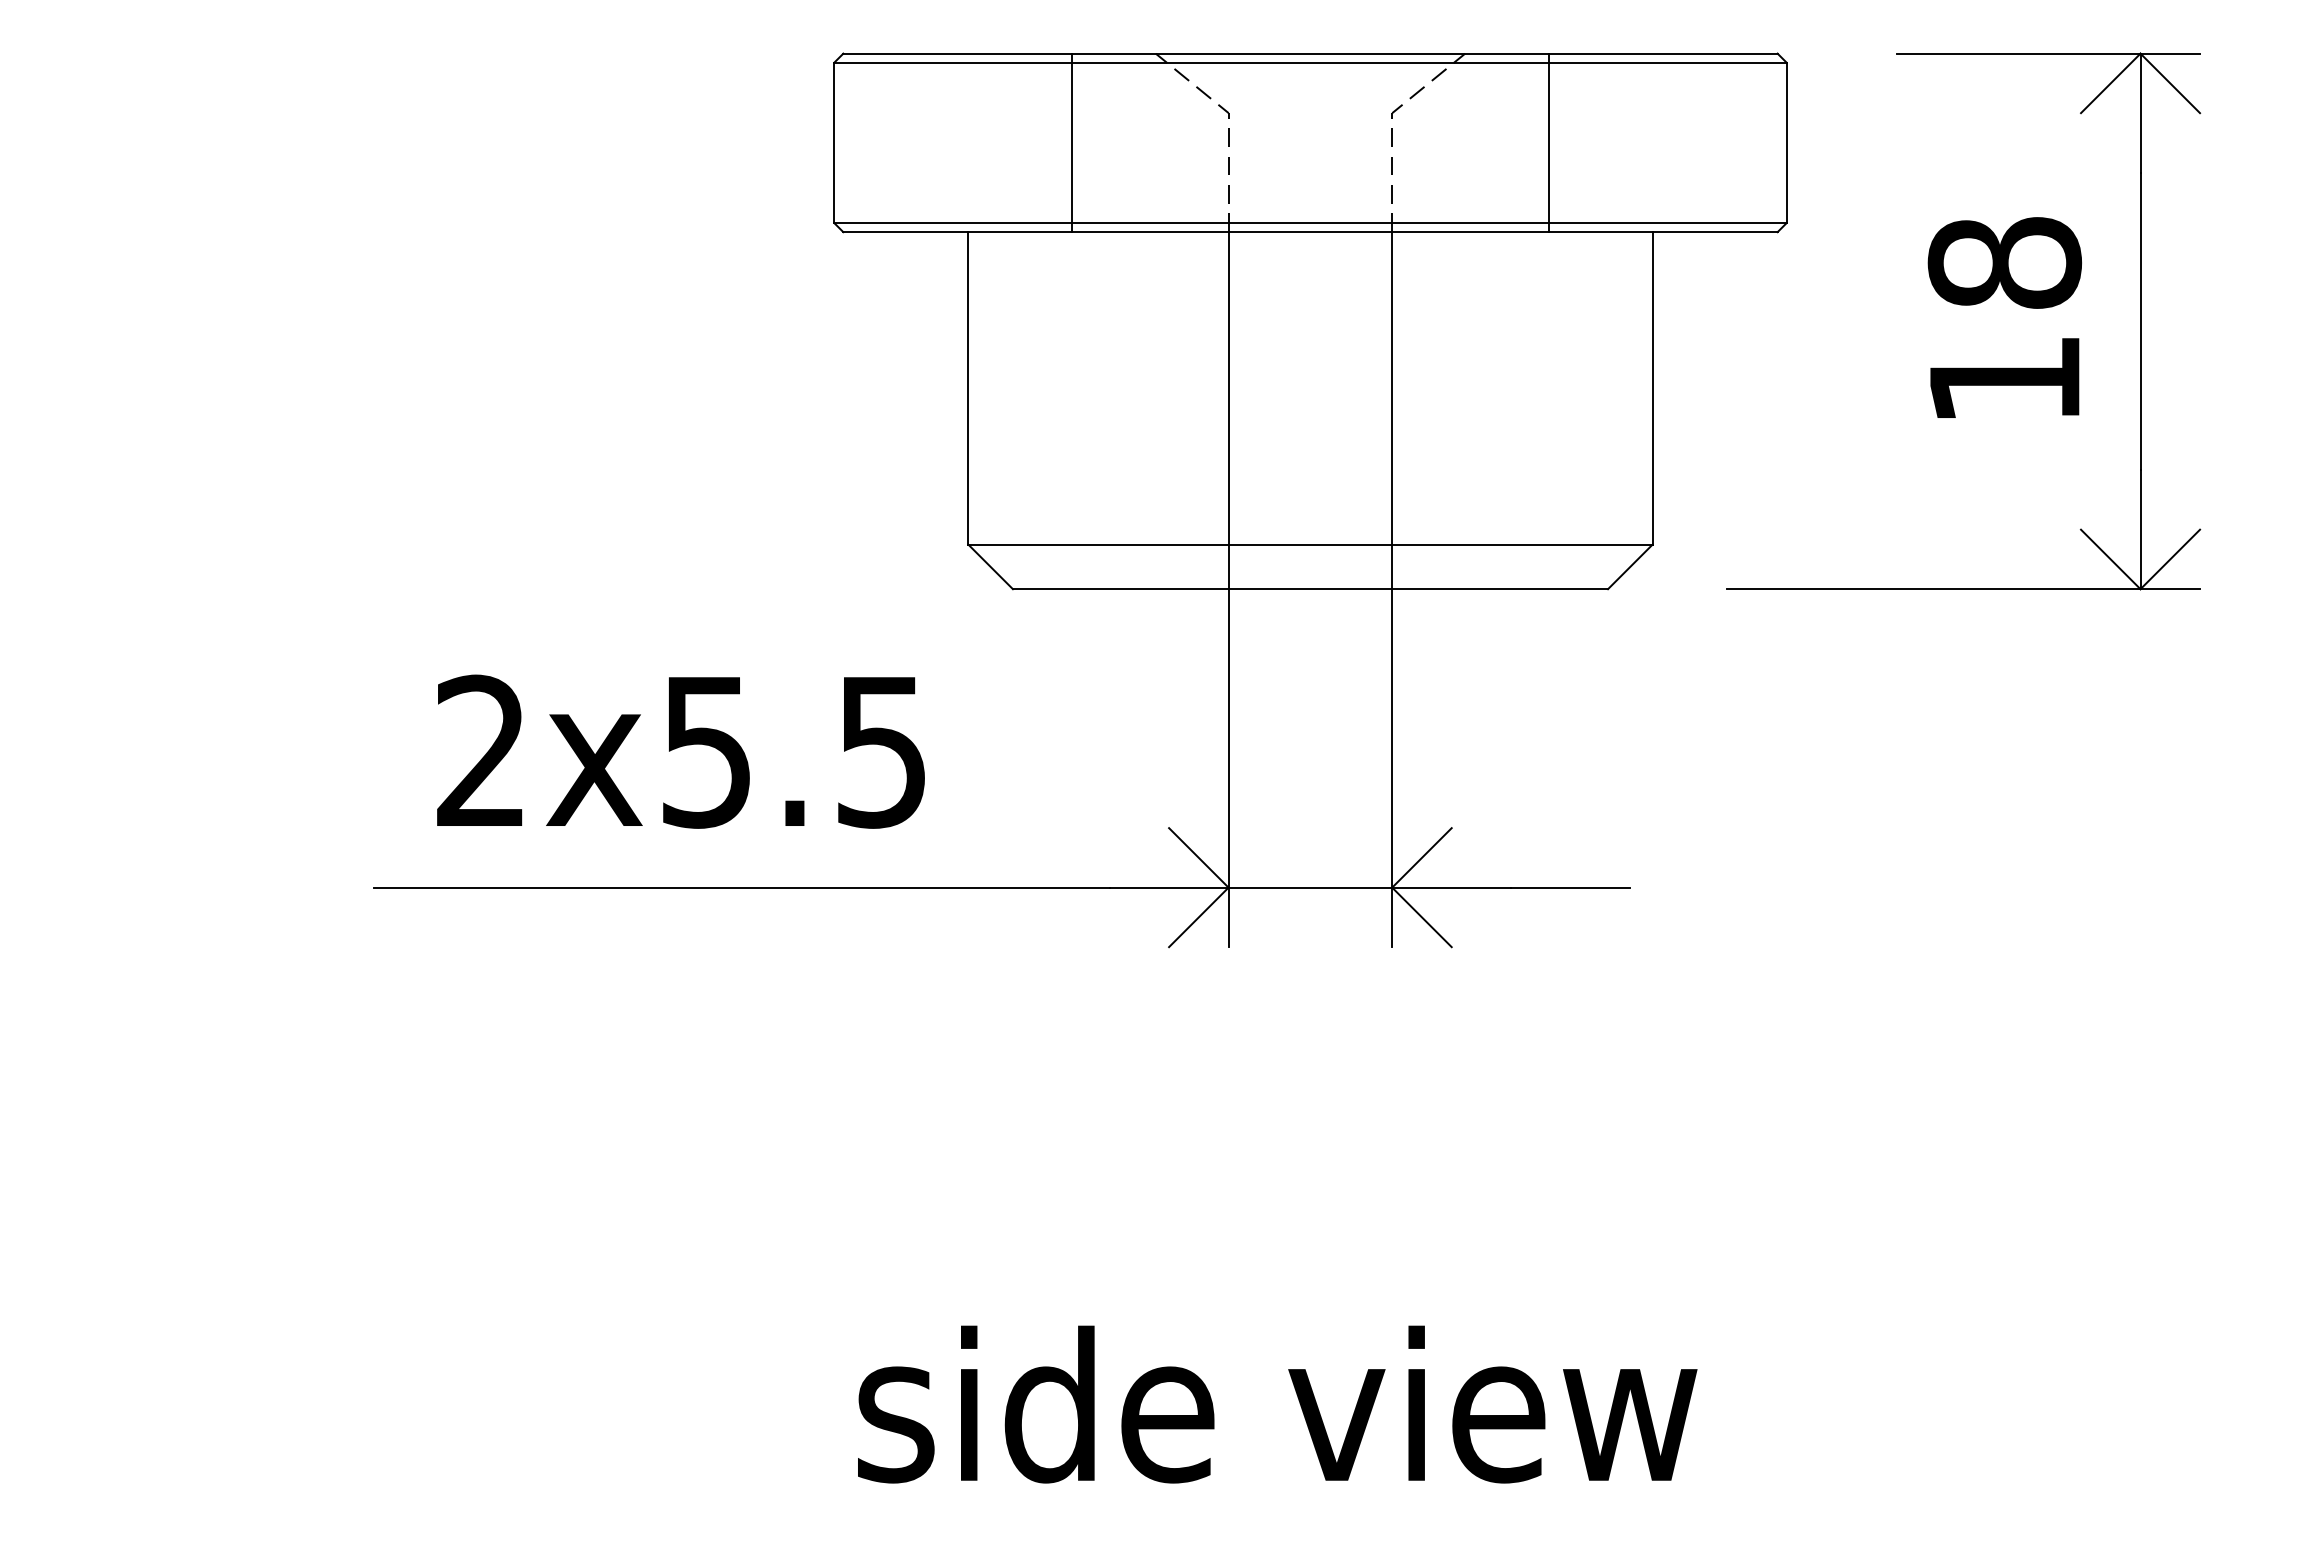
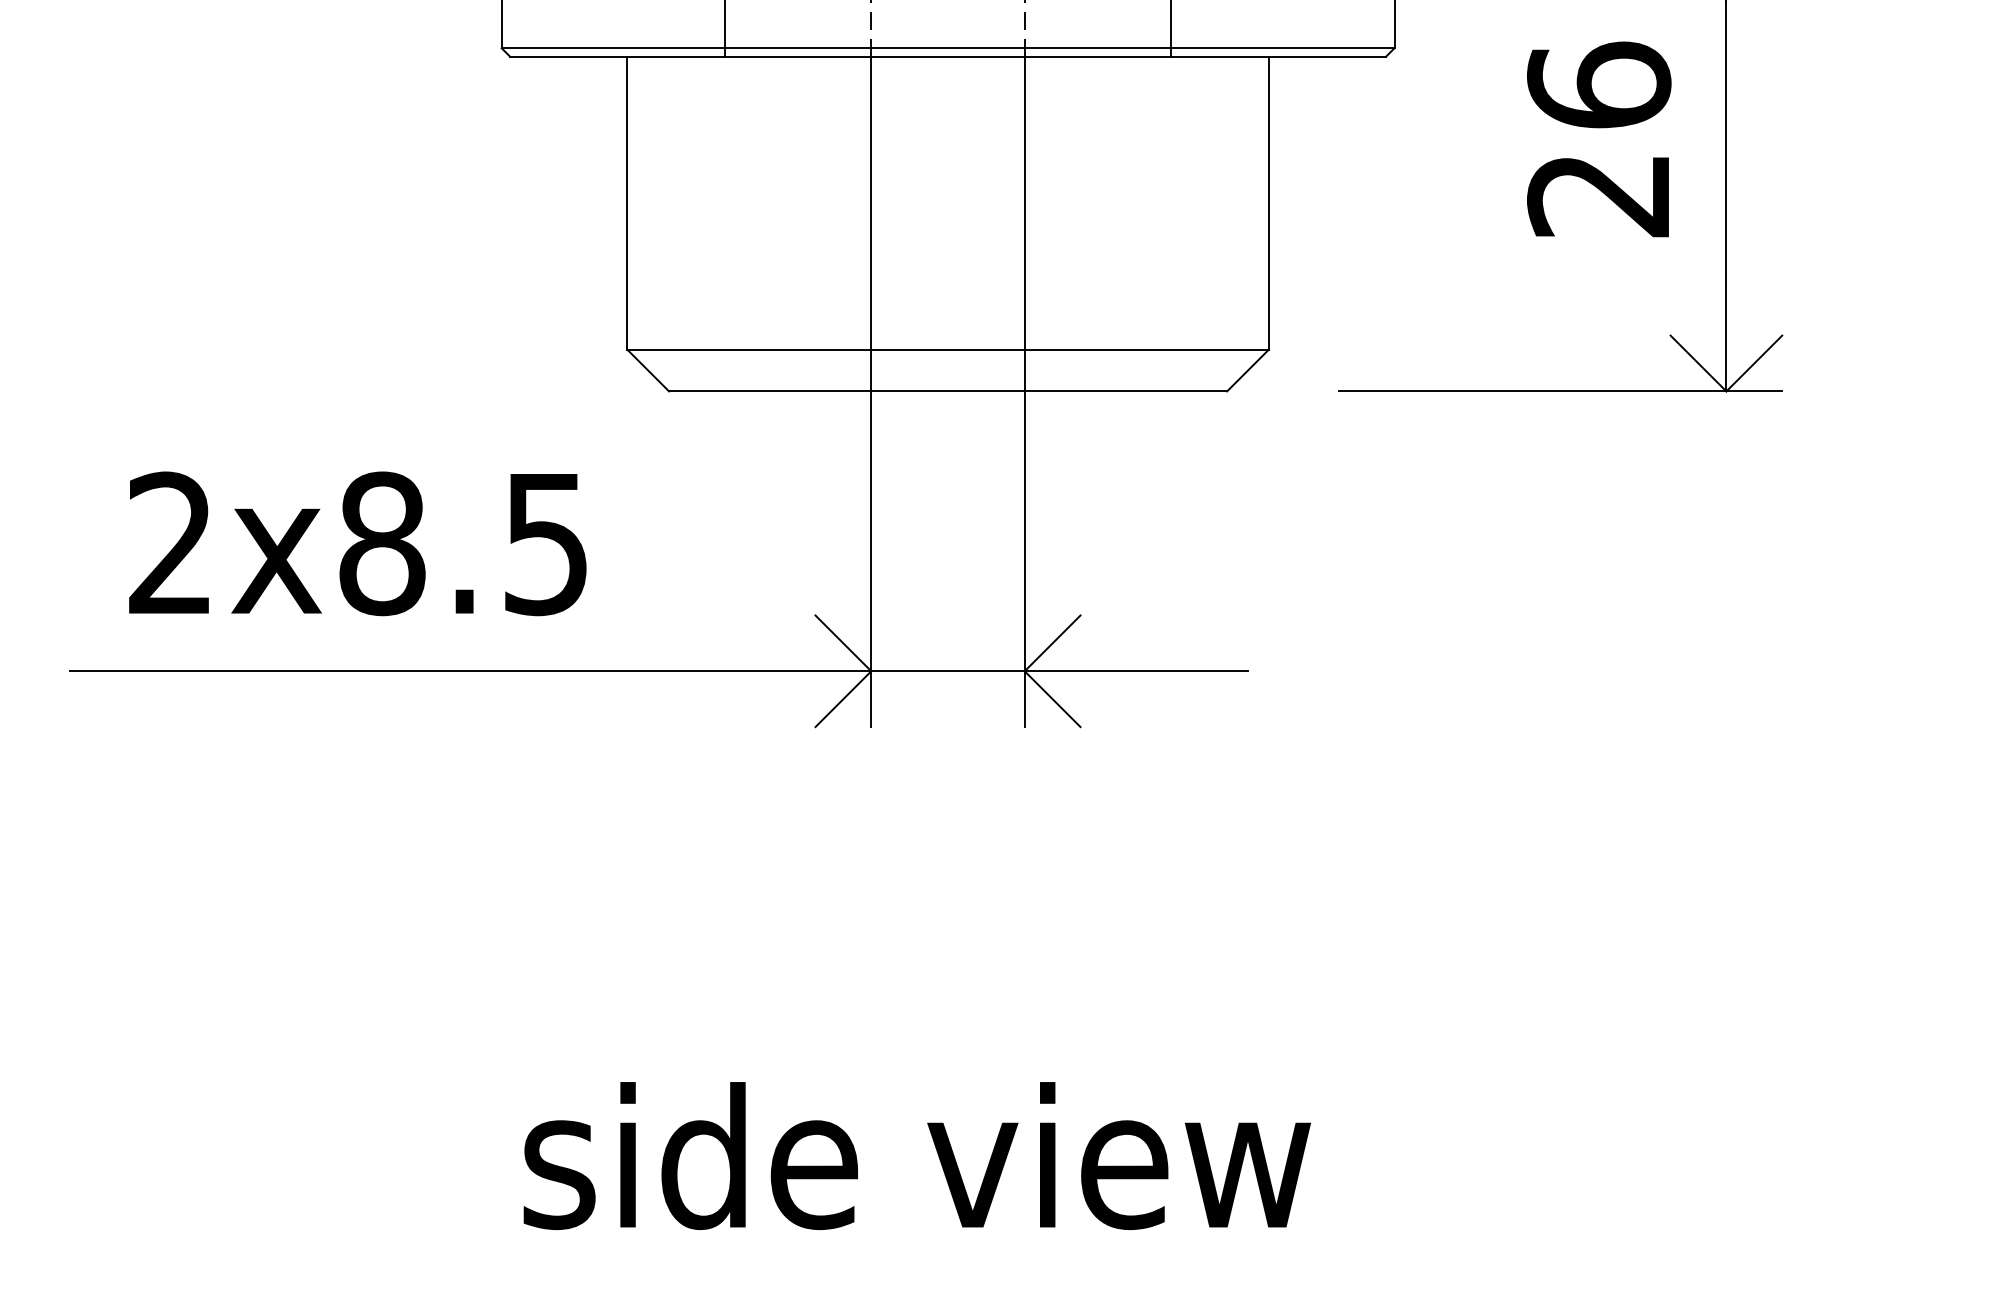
text: (2004, 320) -> (1598, 139), 18 -> 26
text: (707, 751) -> (382, 543), 2x5.5 -> 2x8.5

